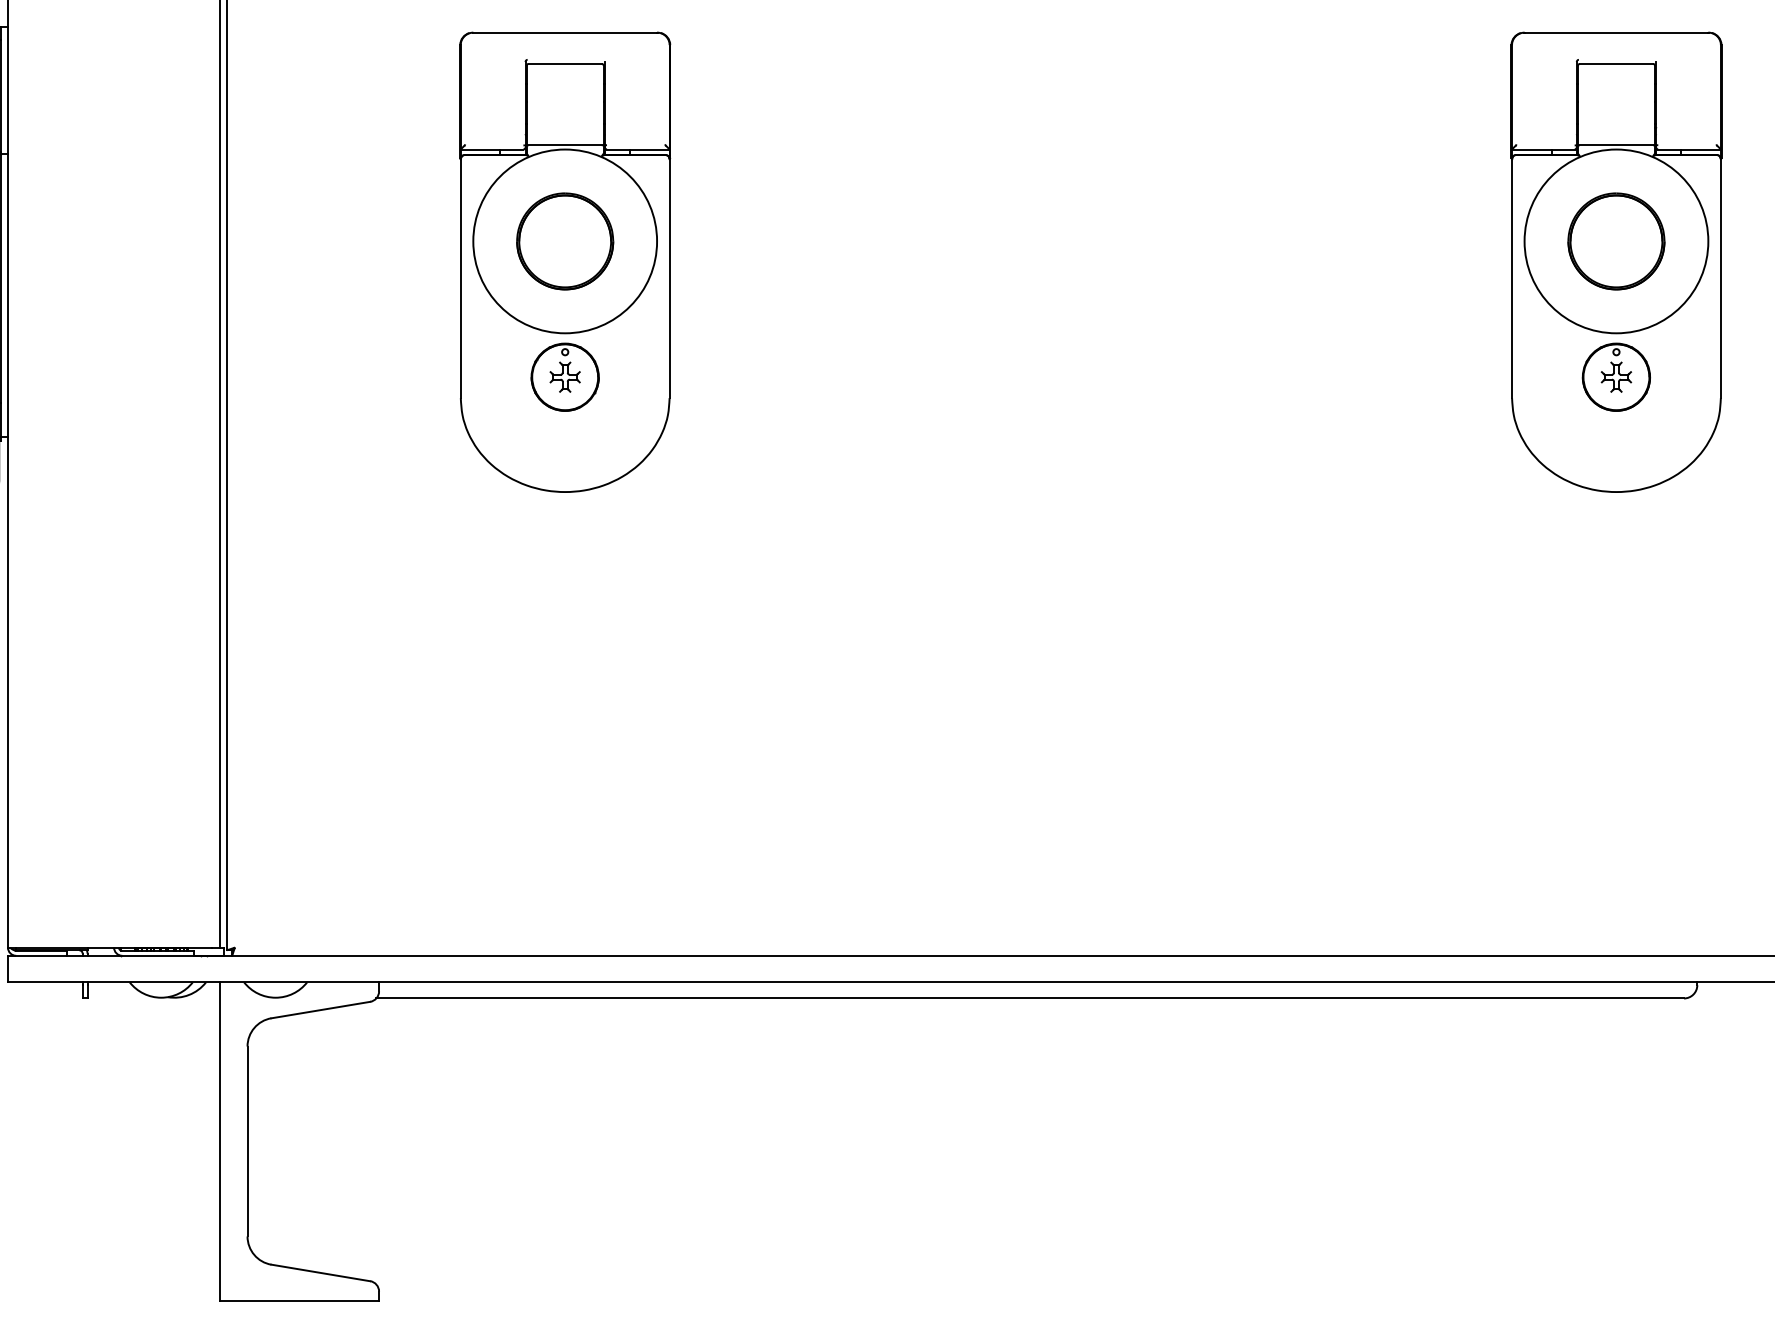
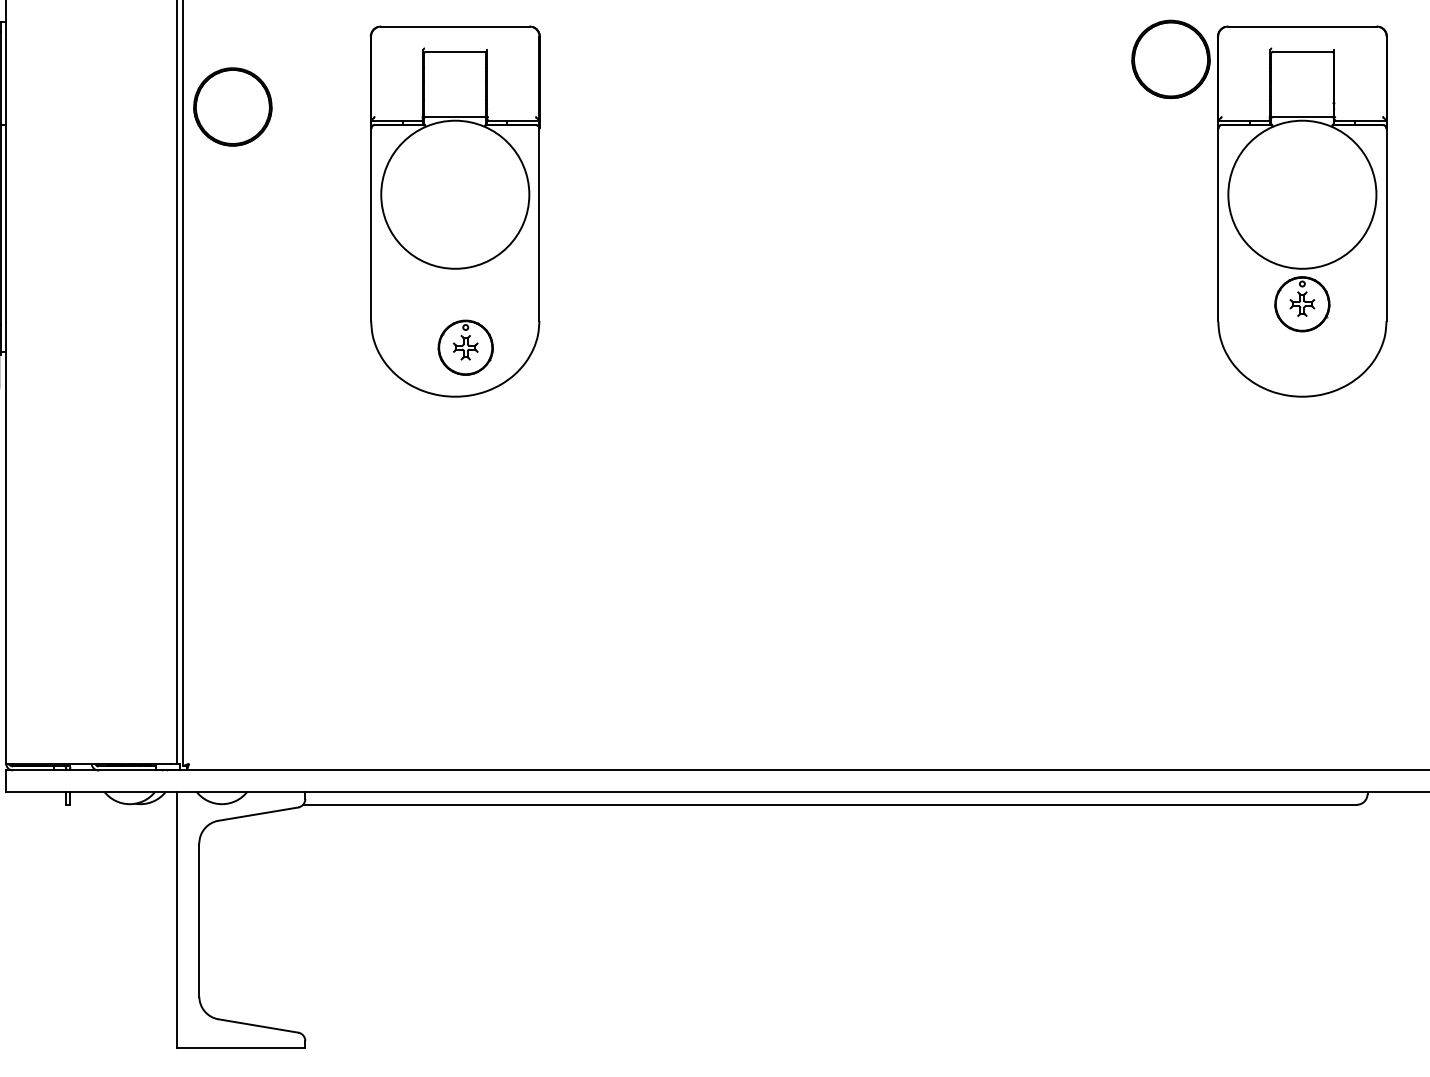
part: (565, 241) -> (233, 106), moved
part: (1616, 241) -> (1171, 59), moved
part: (564, 376) -> (465, 347), moved

